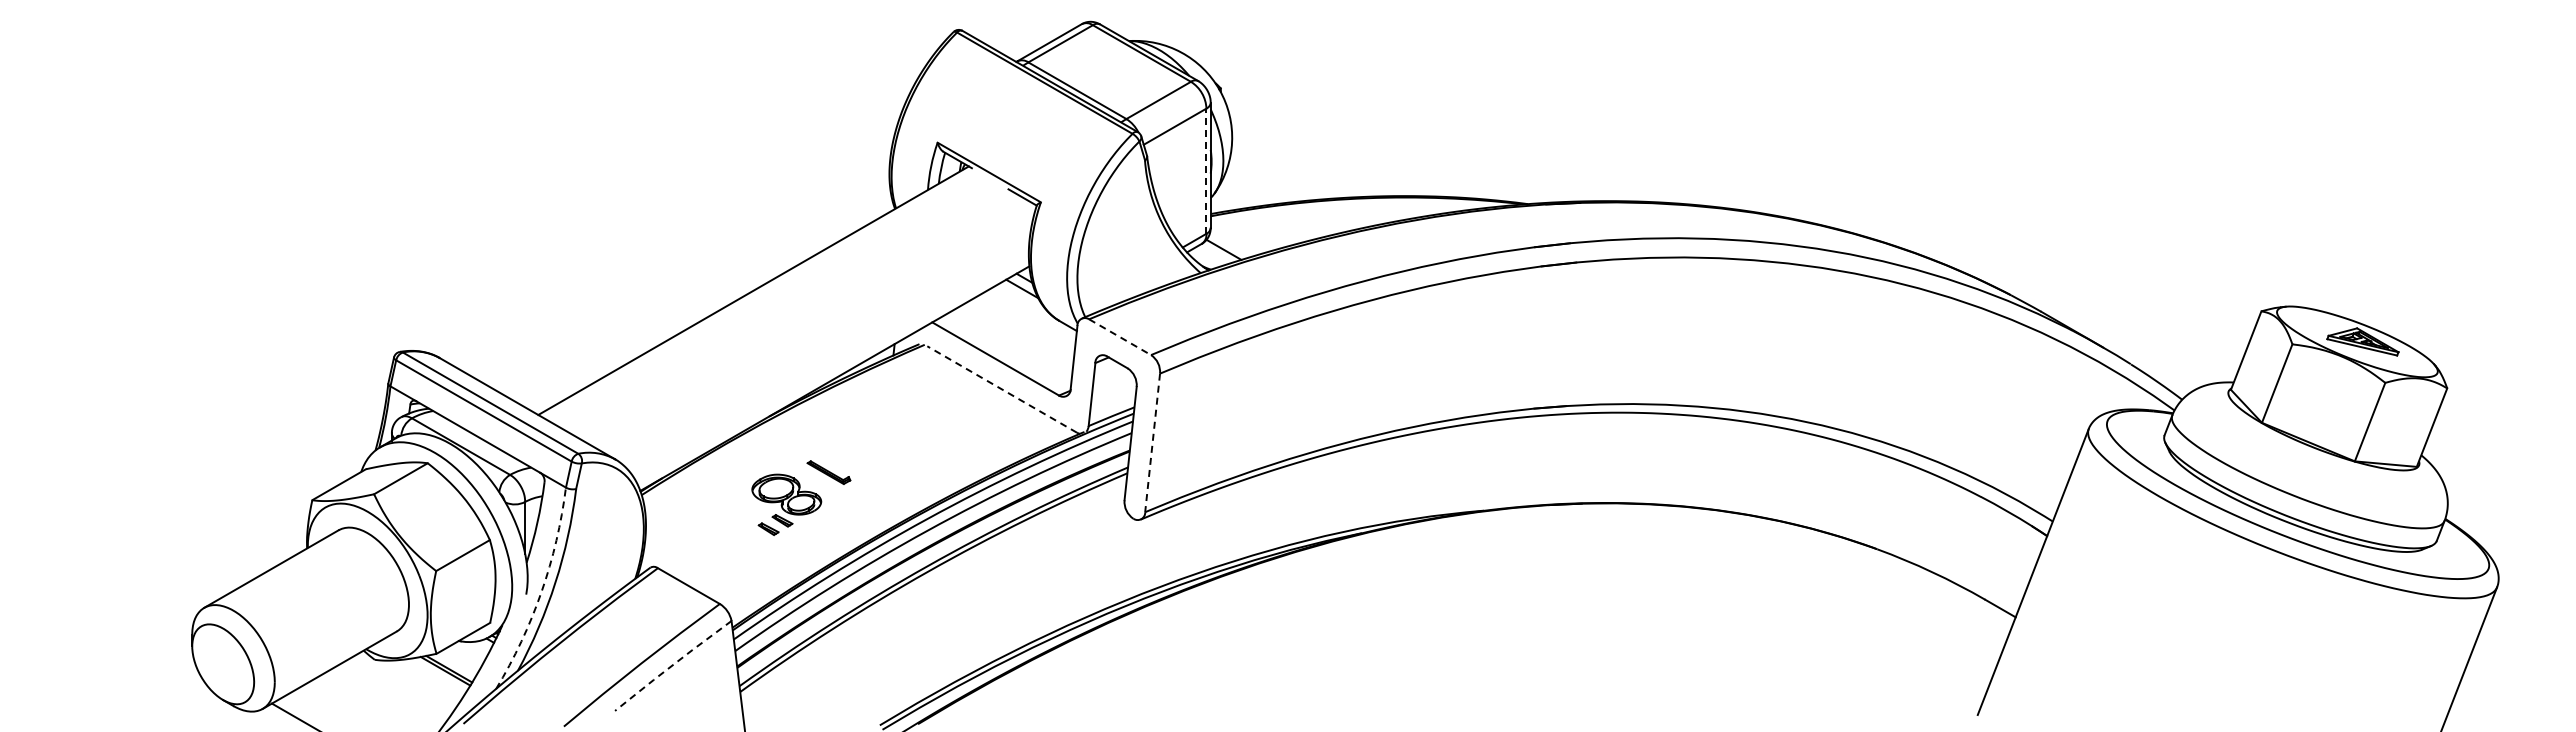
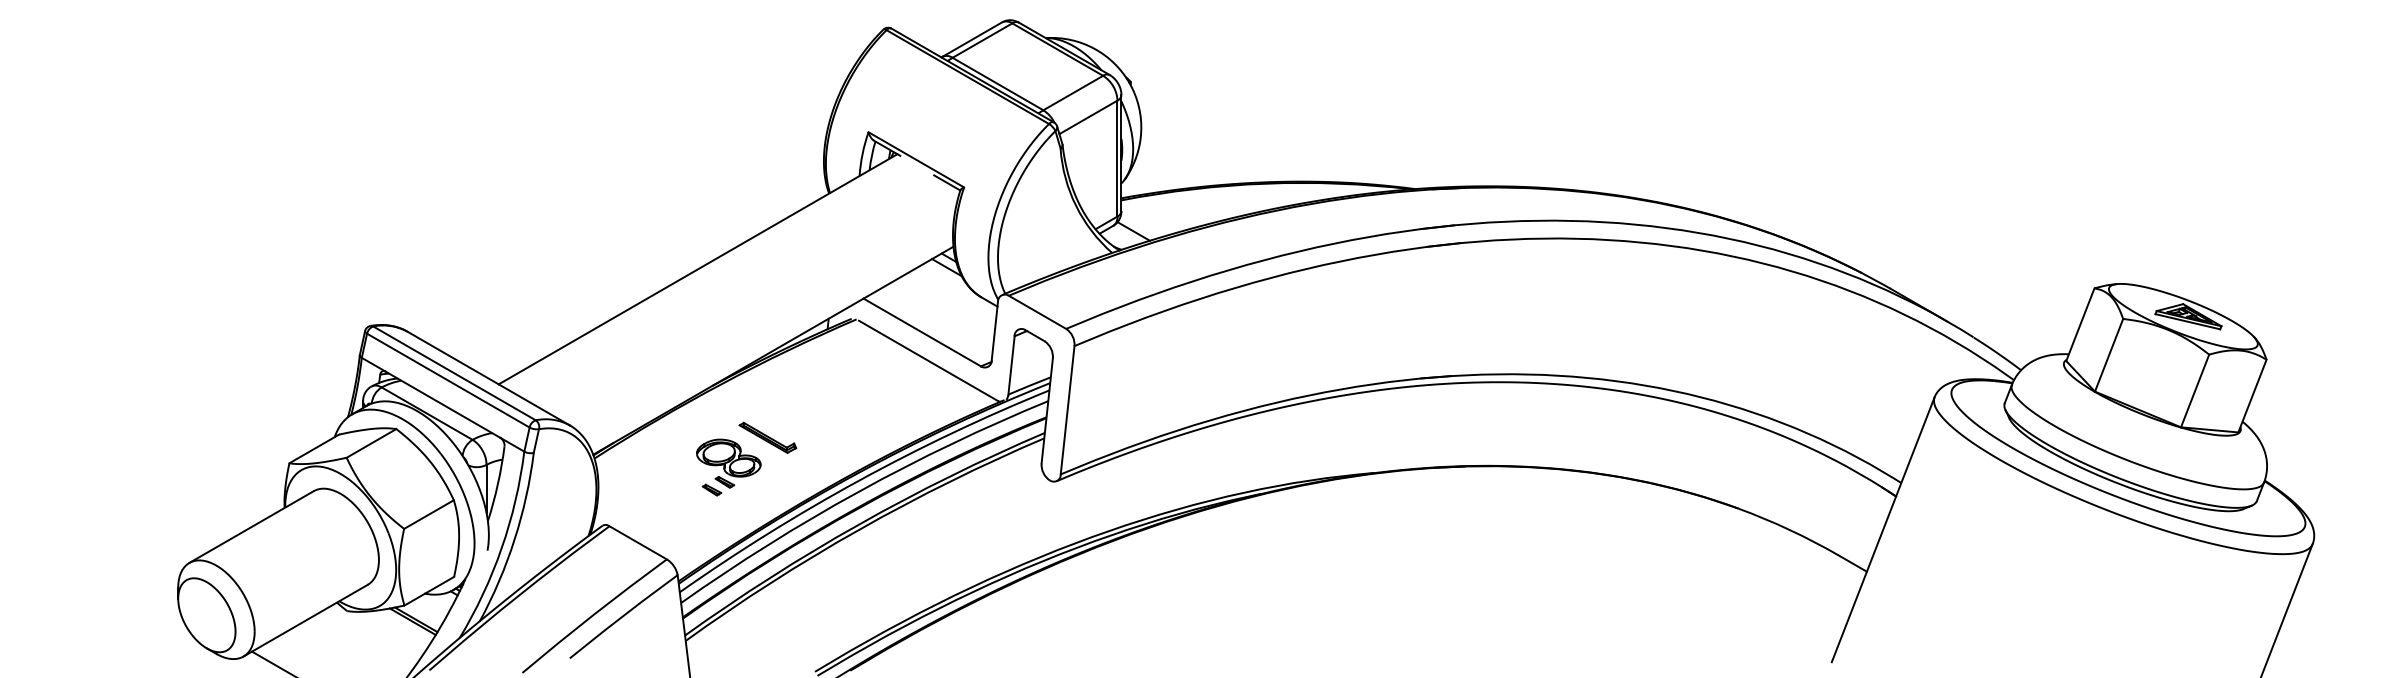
line: (1206, 171) -> (1117, 158), dashed -> solid
line: (1120, 337) -> (1037, 312), dashed -> solid
line: (1001, 389) -> (927, 360), dashed -> solid
line: (1152, 442) -> (1067, 409), dashed -> solid
part: (828, 472) -> (767, 437), size x1.43
arc: (541, 592) -> (501, 548), dashed -> solid
line: (672, 665) -> (622, 616), dashed -> solid

